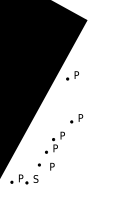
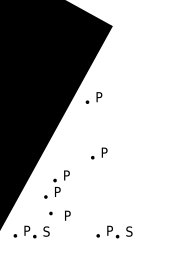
part: (54, 142) -> (56, 184), moved
part: (88, 179) -> (114, 232), added

